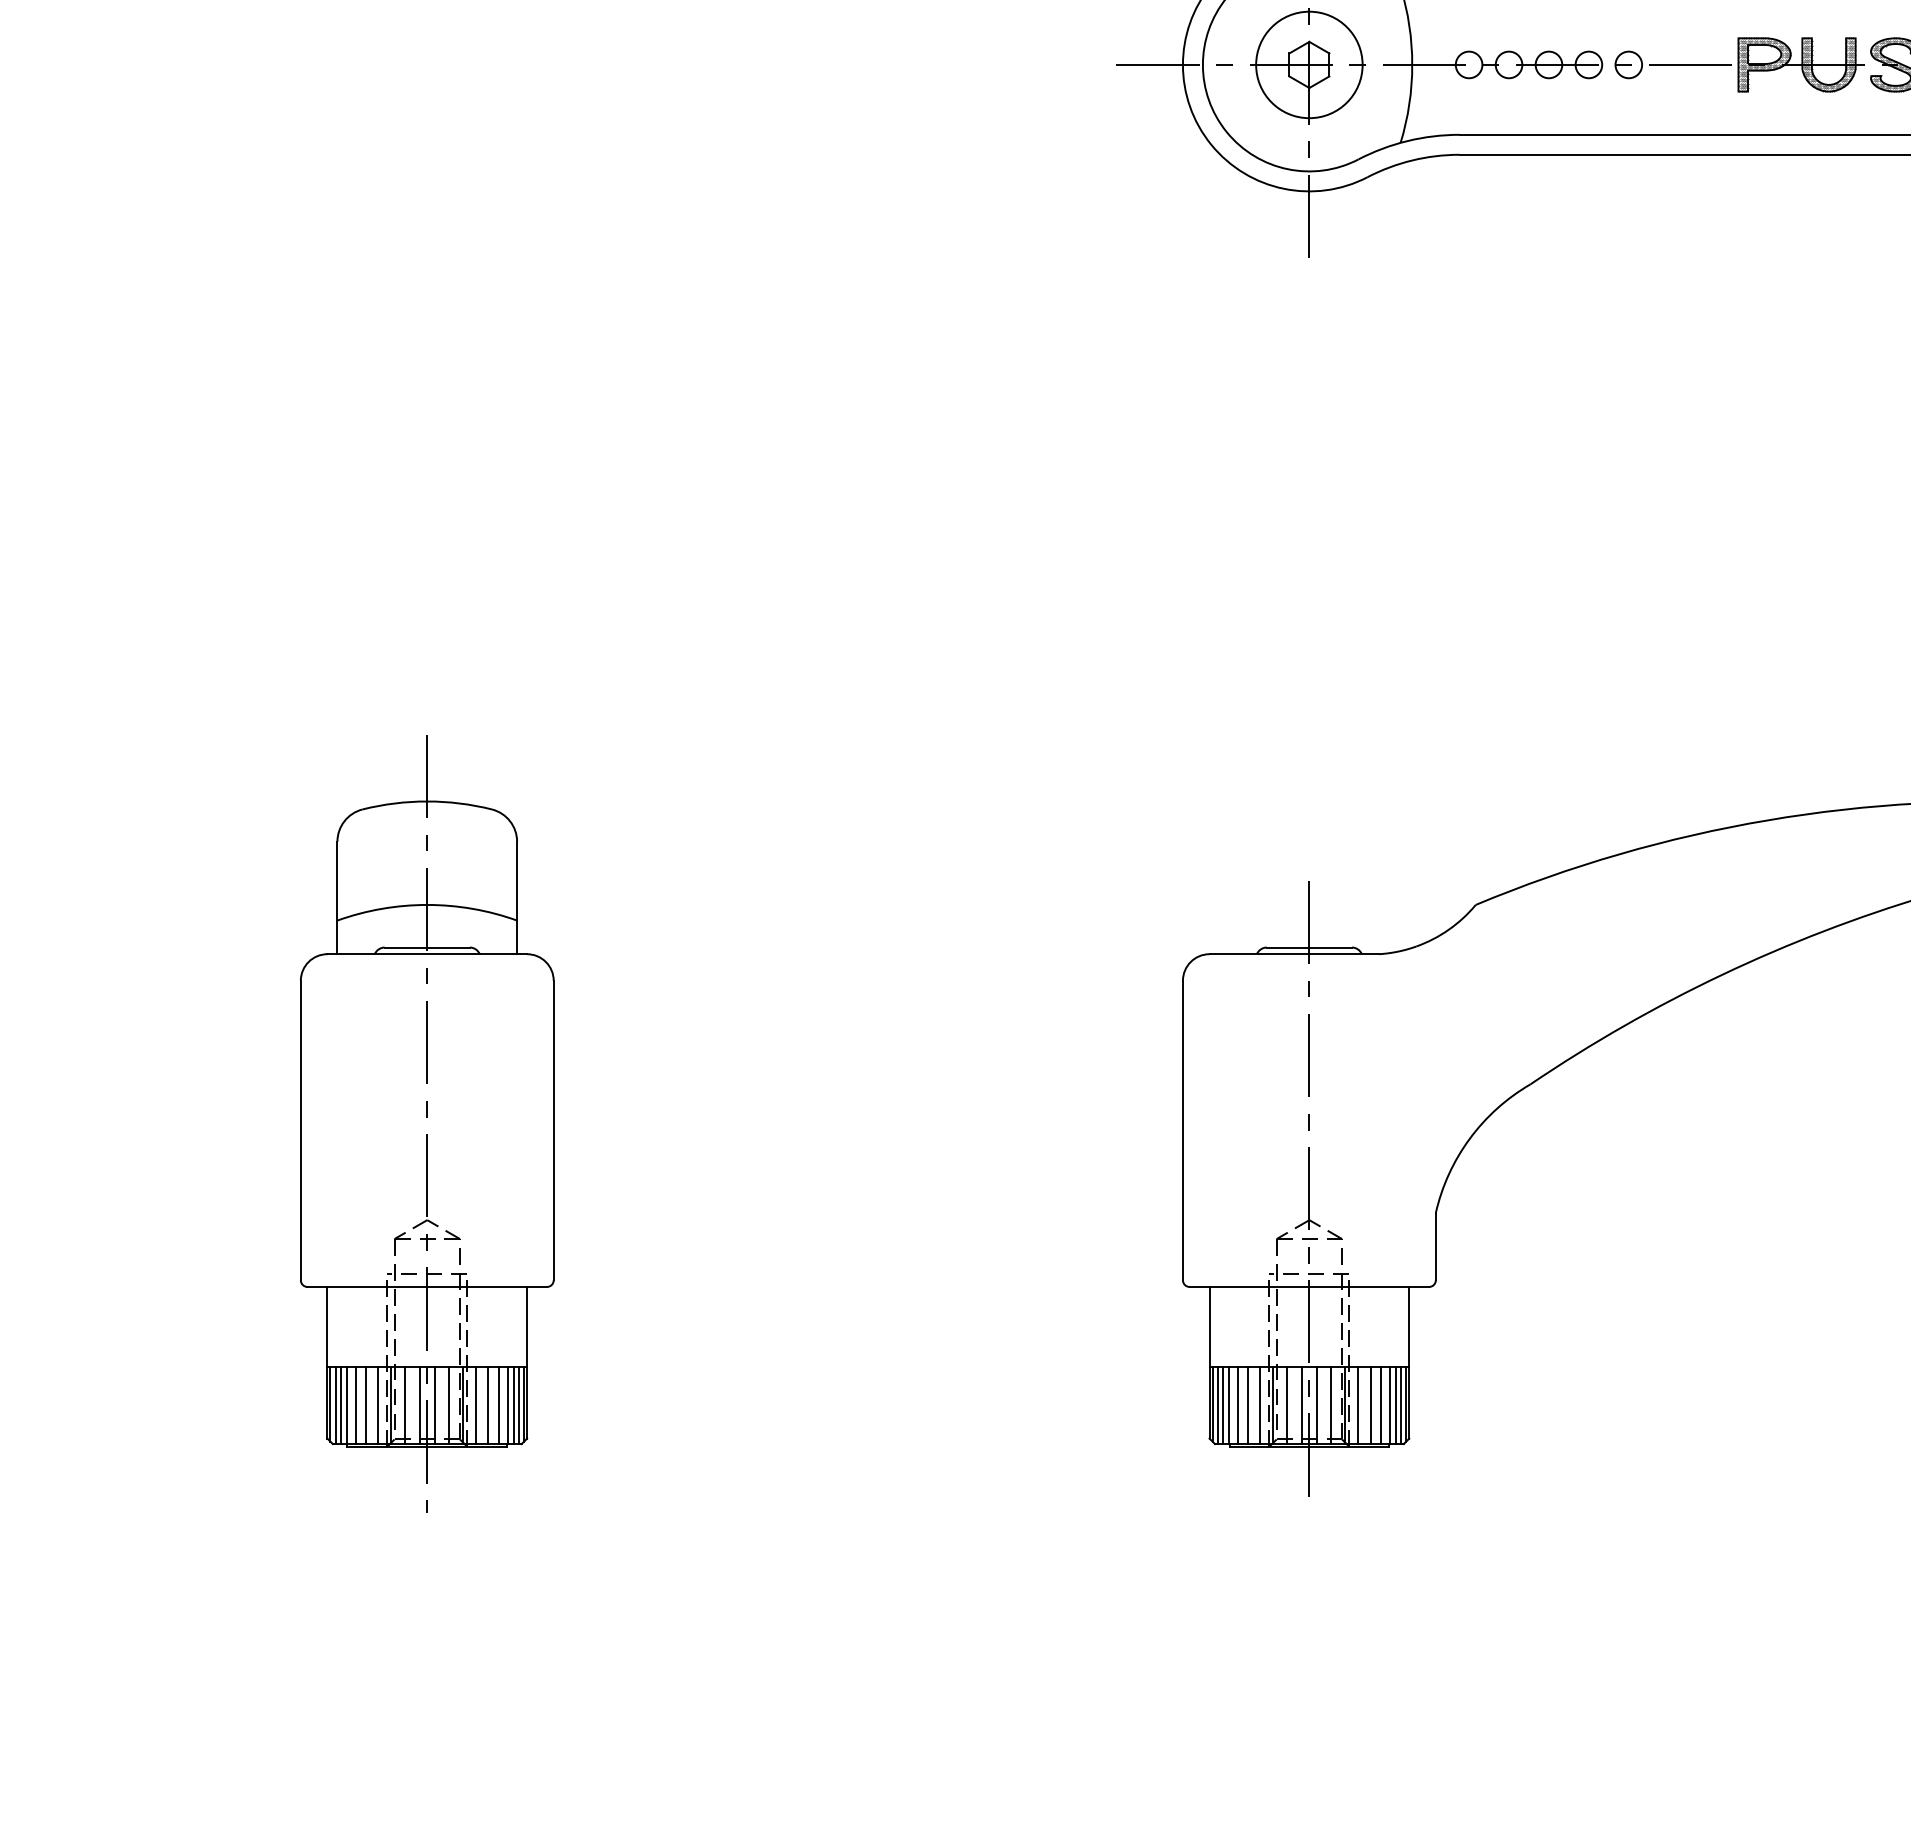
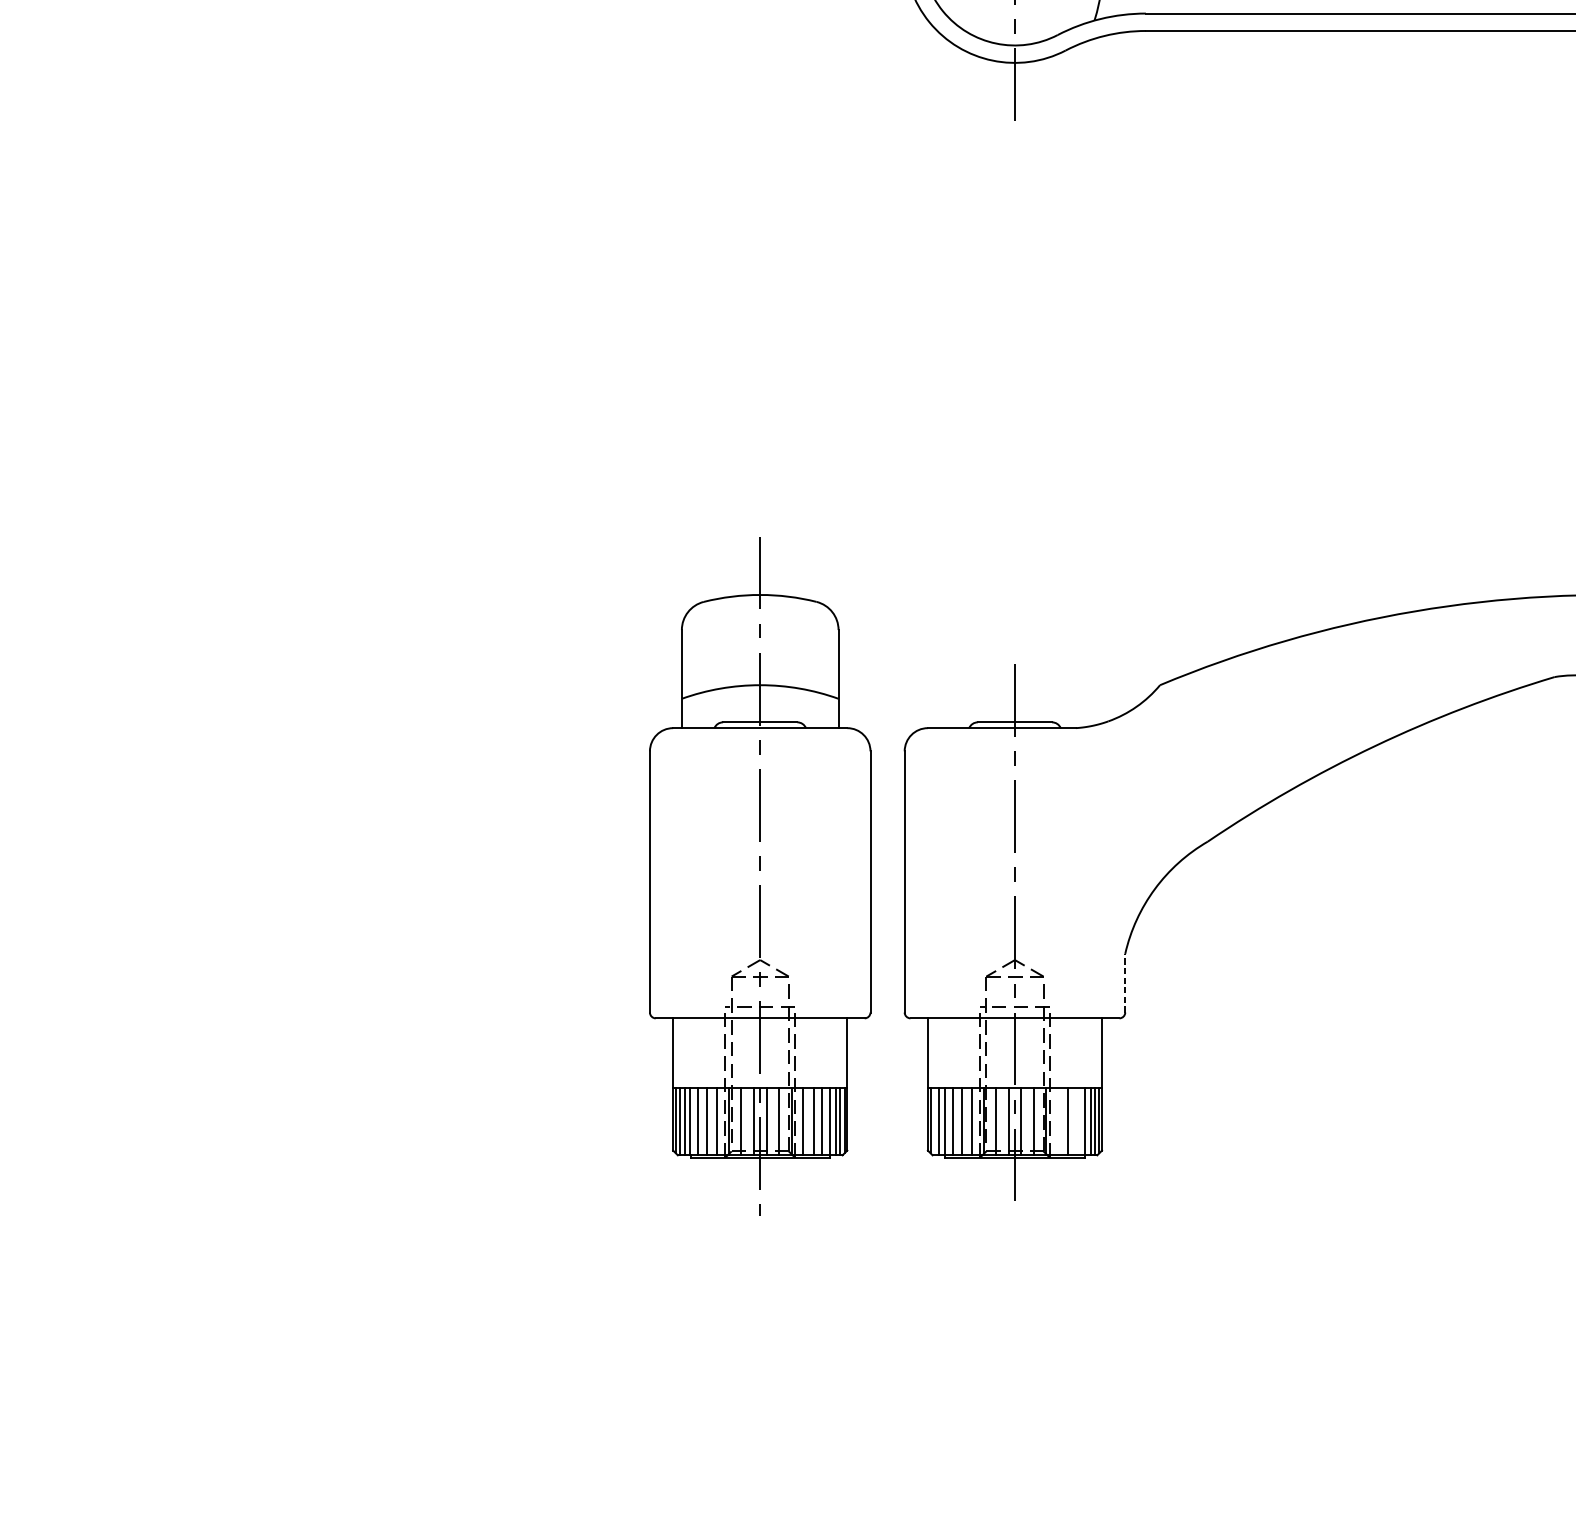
part: (427, 1123) -> (760, 875), moved
line: (1435, 1246) -> (1124, 983), solid -> dashed
line: (1217, 1405) -> (934, 1121), removed
line: (1358, 1405) -> (1057, 1121), removed
line: (1380, 1405) -> (1076, 1121), removed

